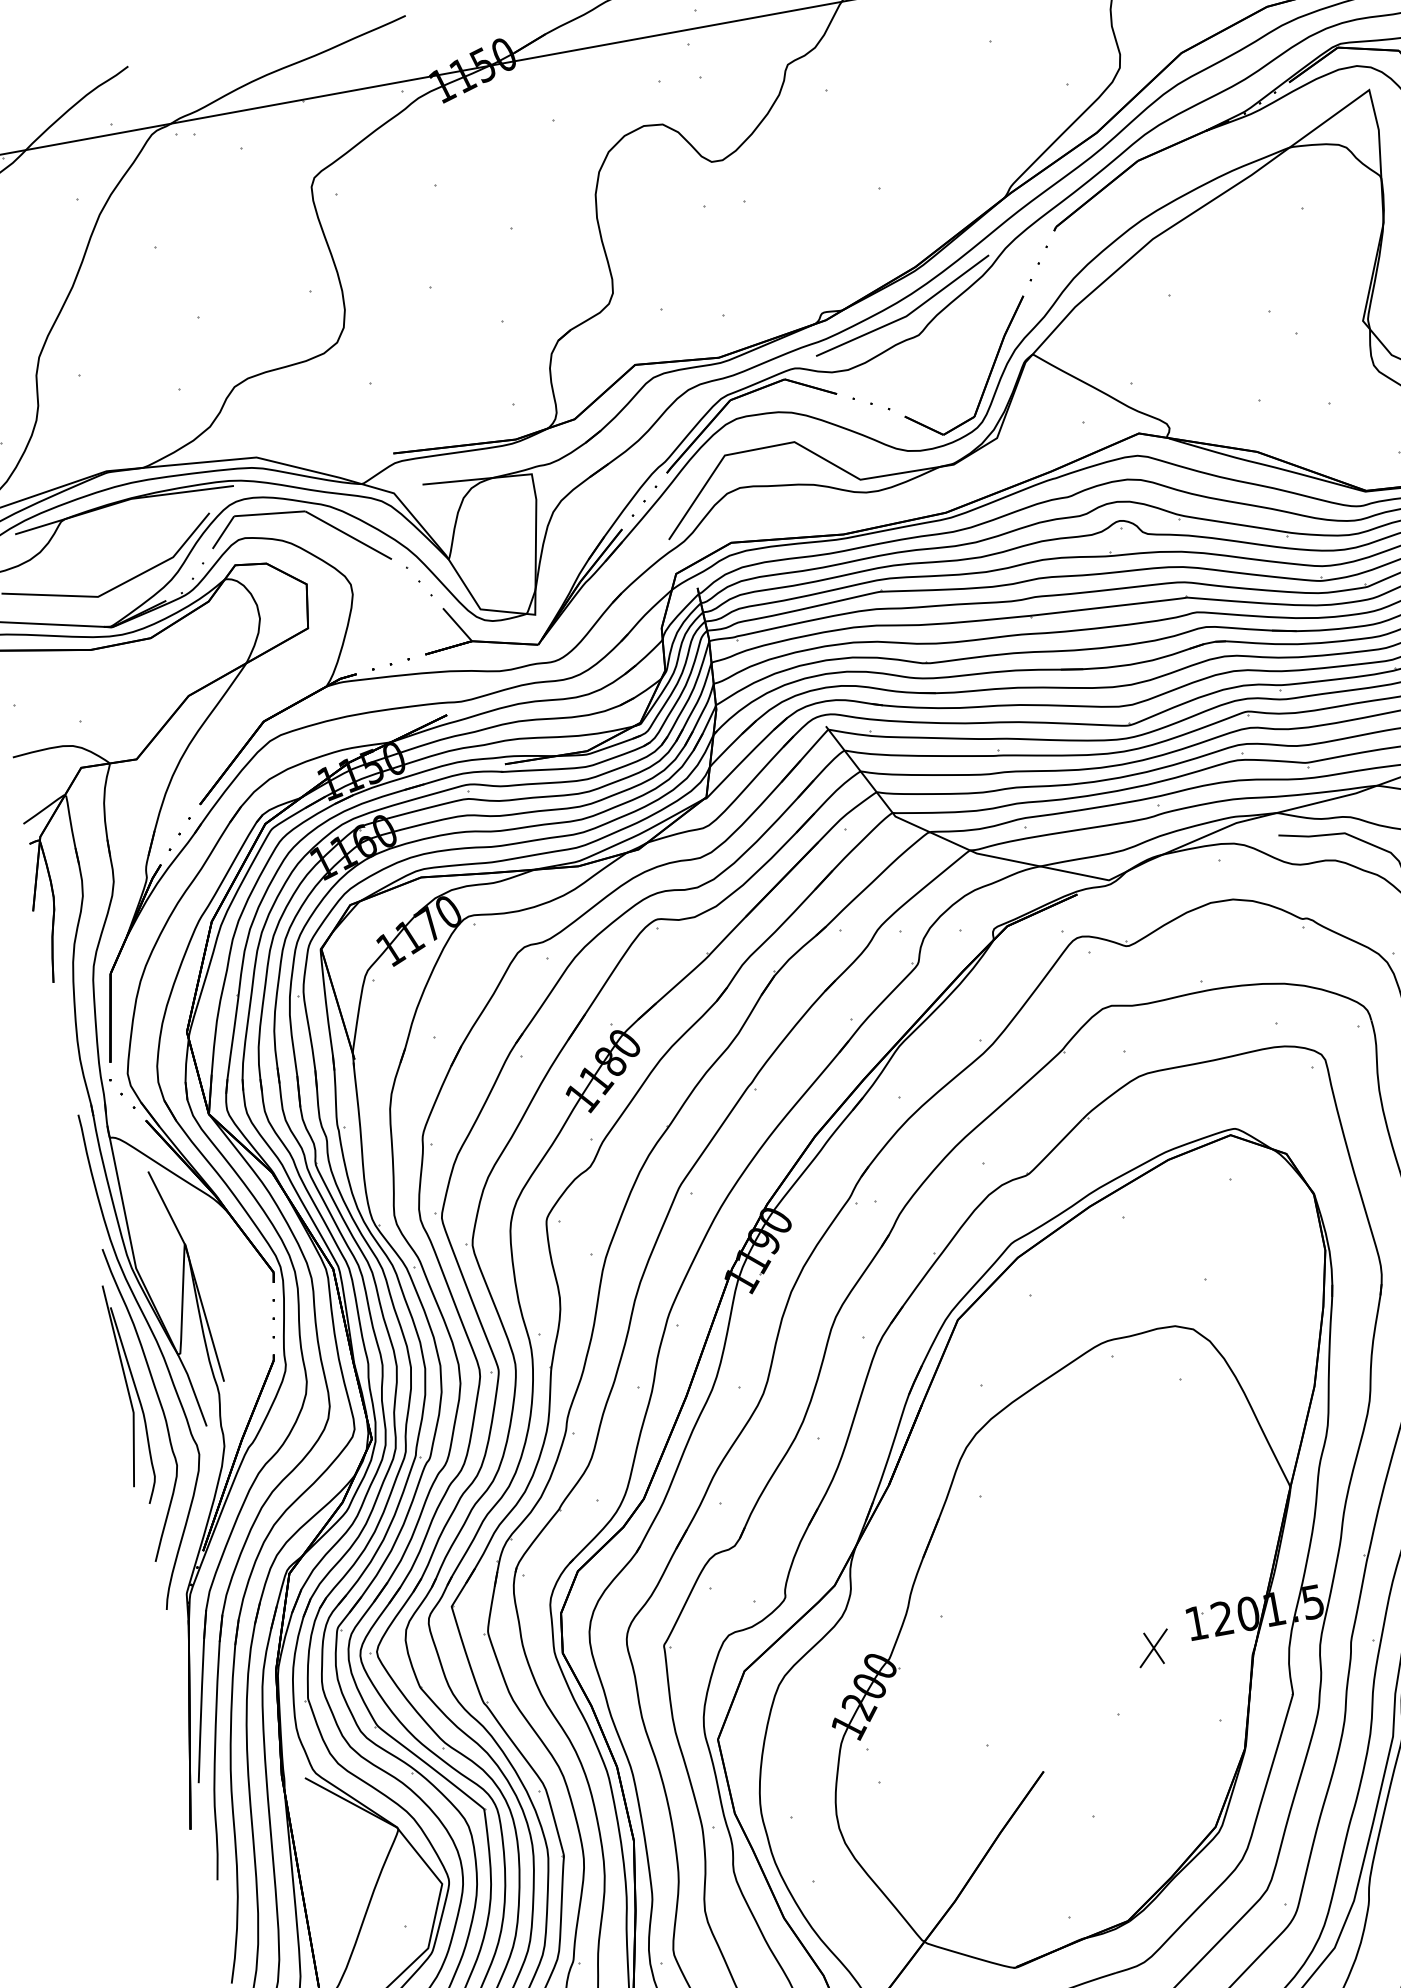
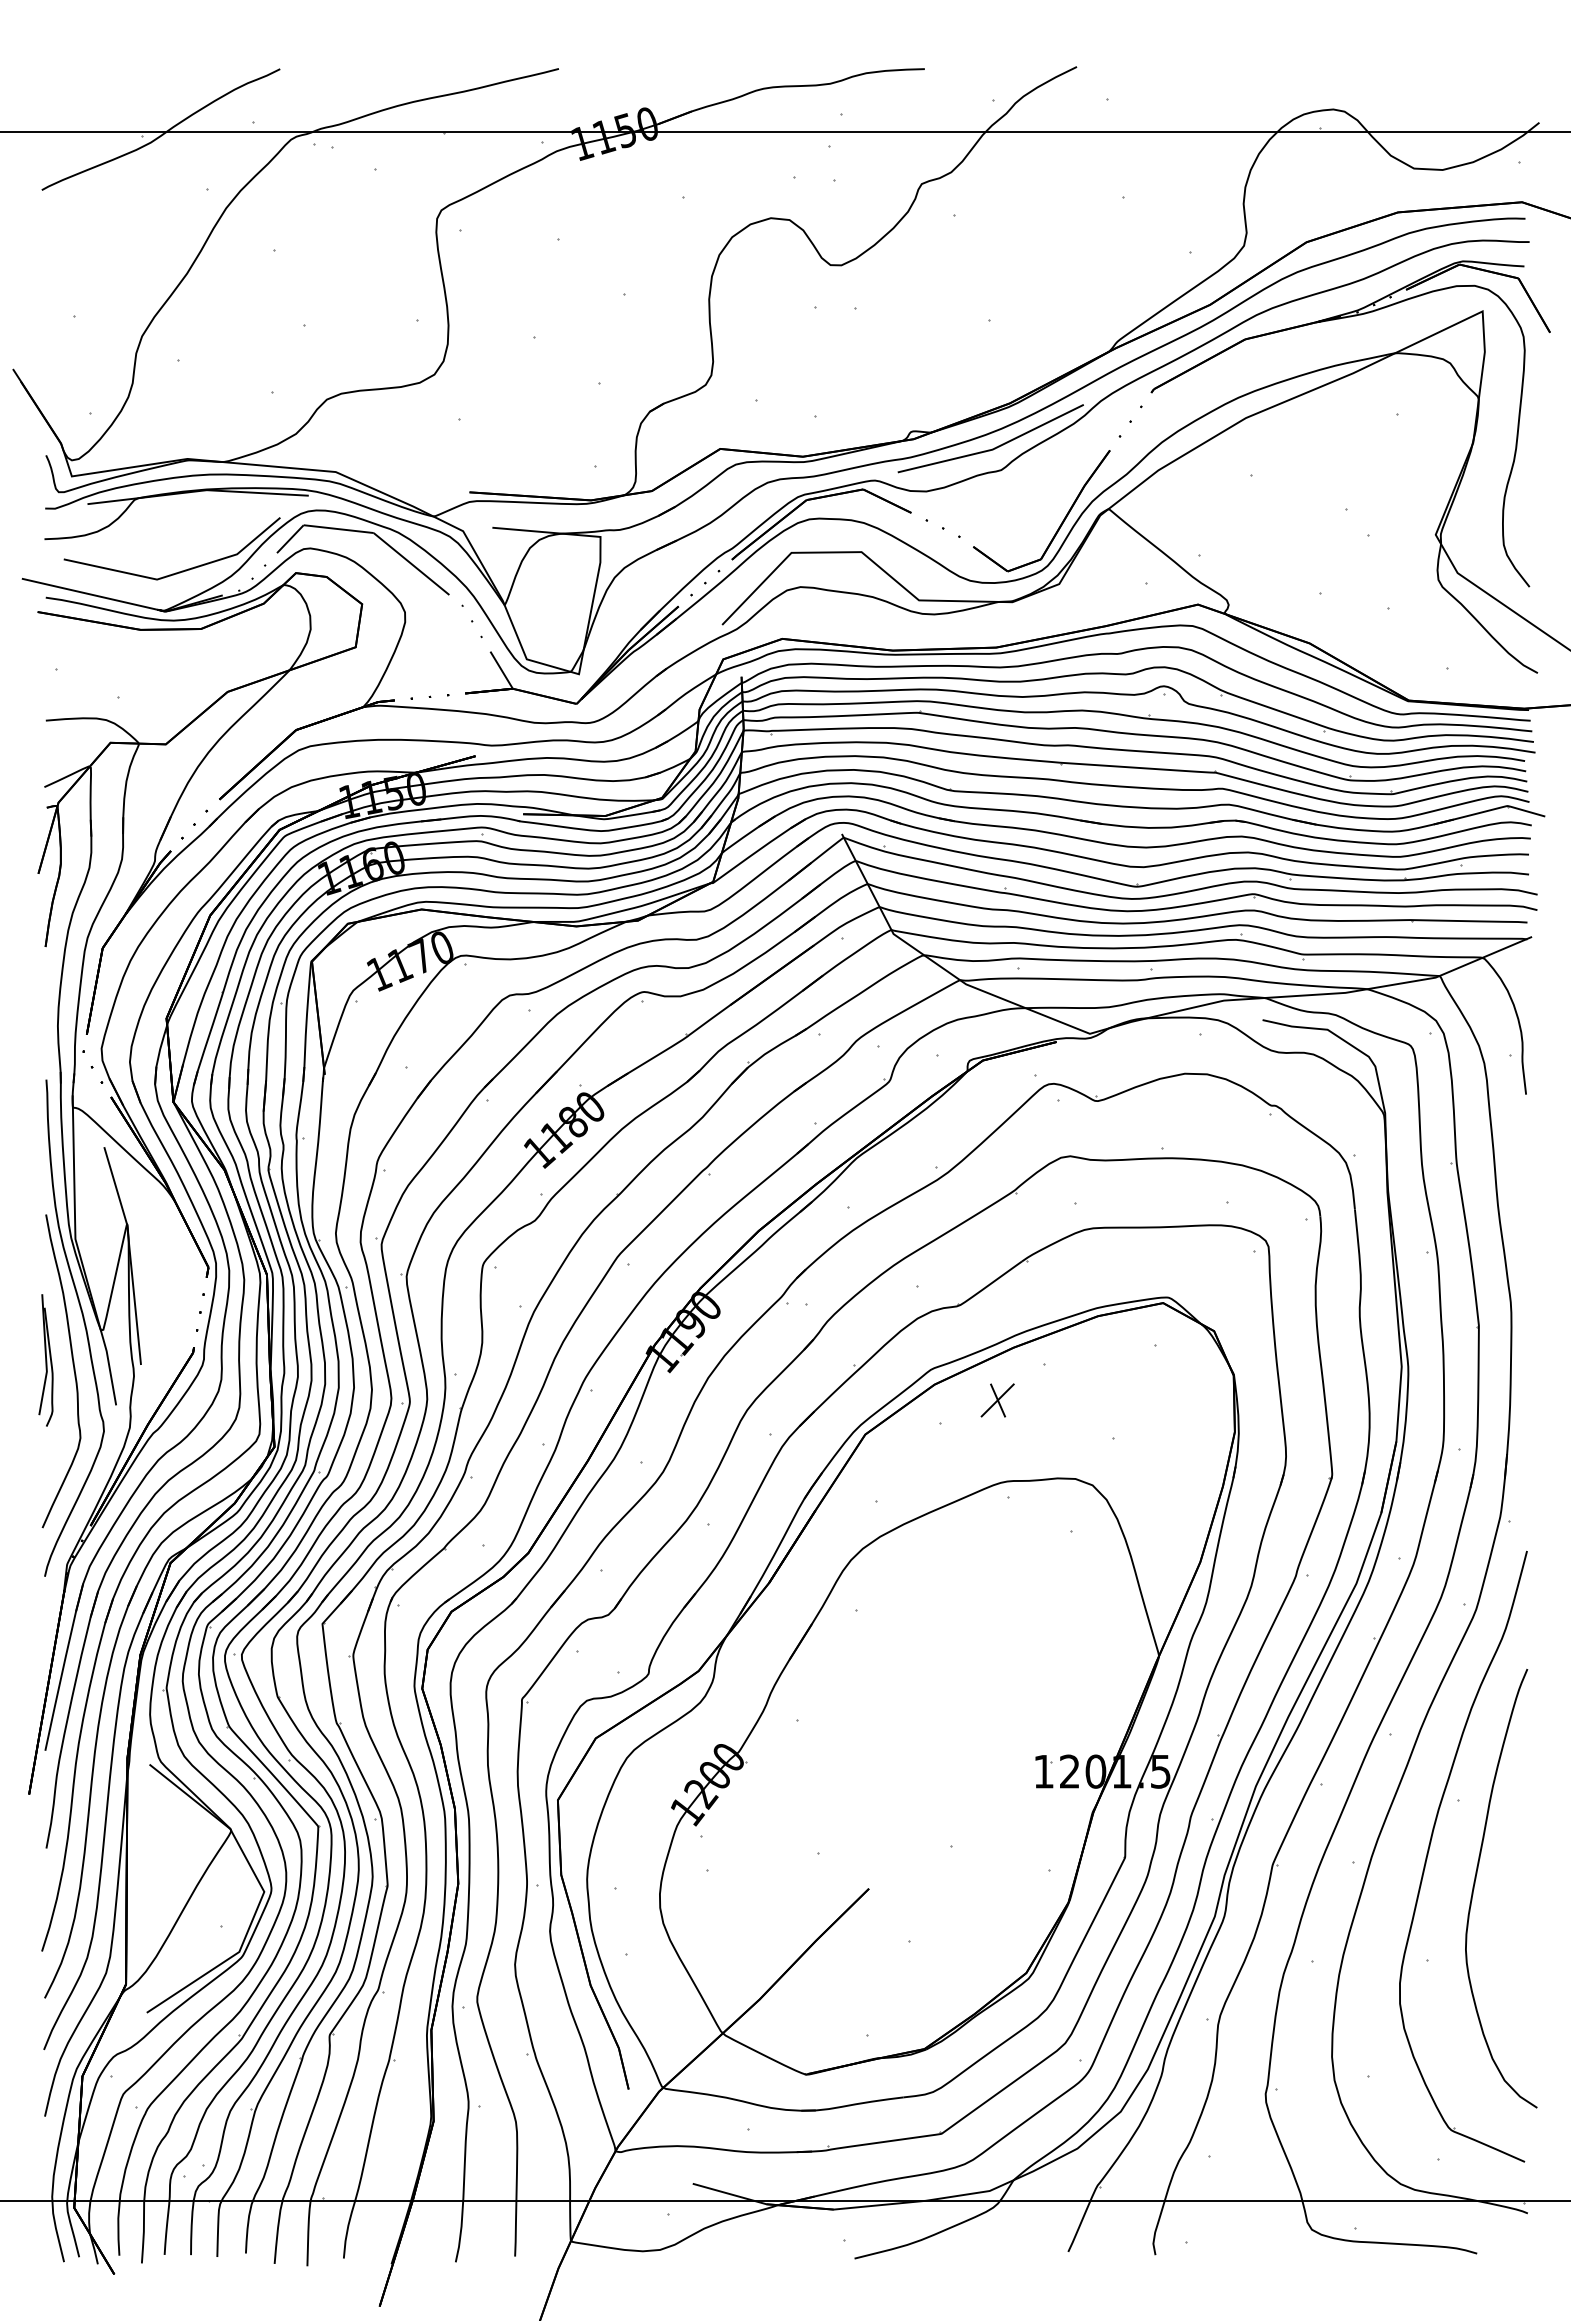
part: (128, 1394) -> (45, 1360), size x0.6
part: (1153, 1648) -> (997, 1400), moved

